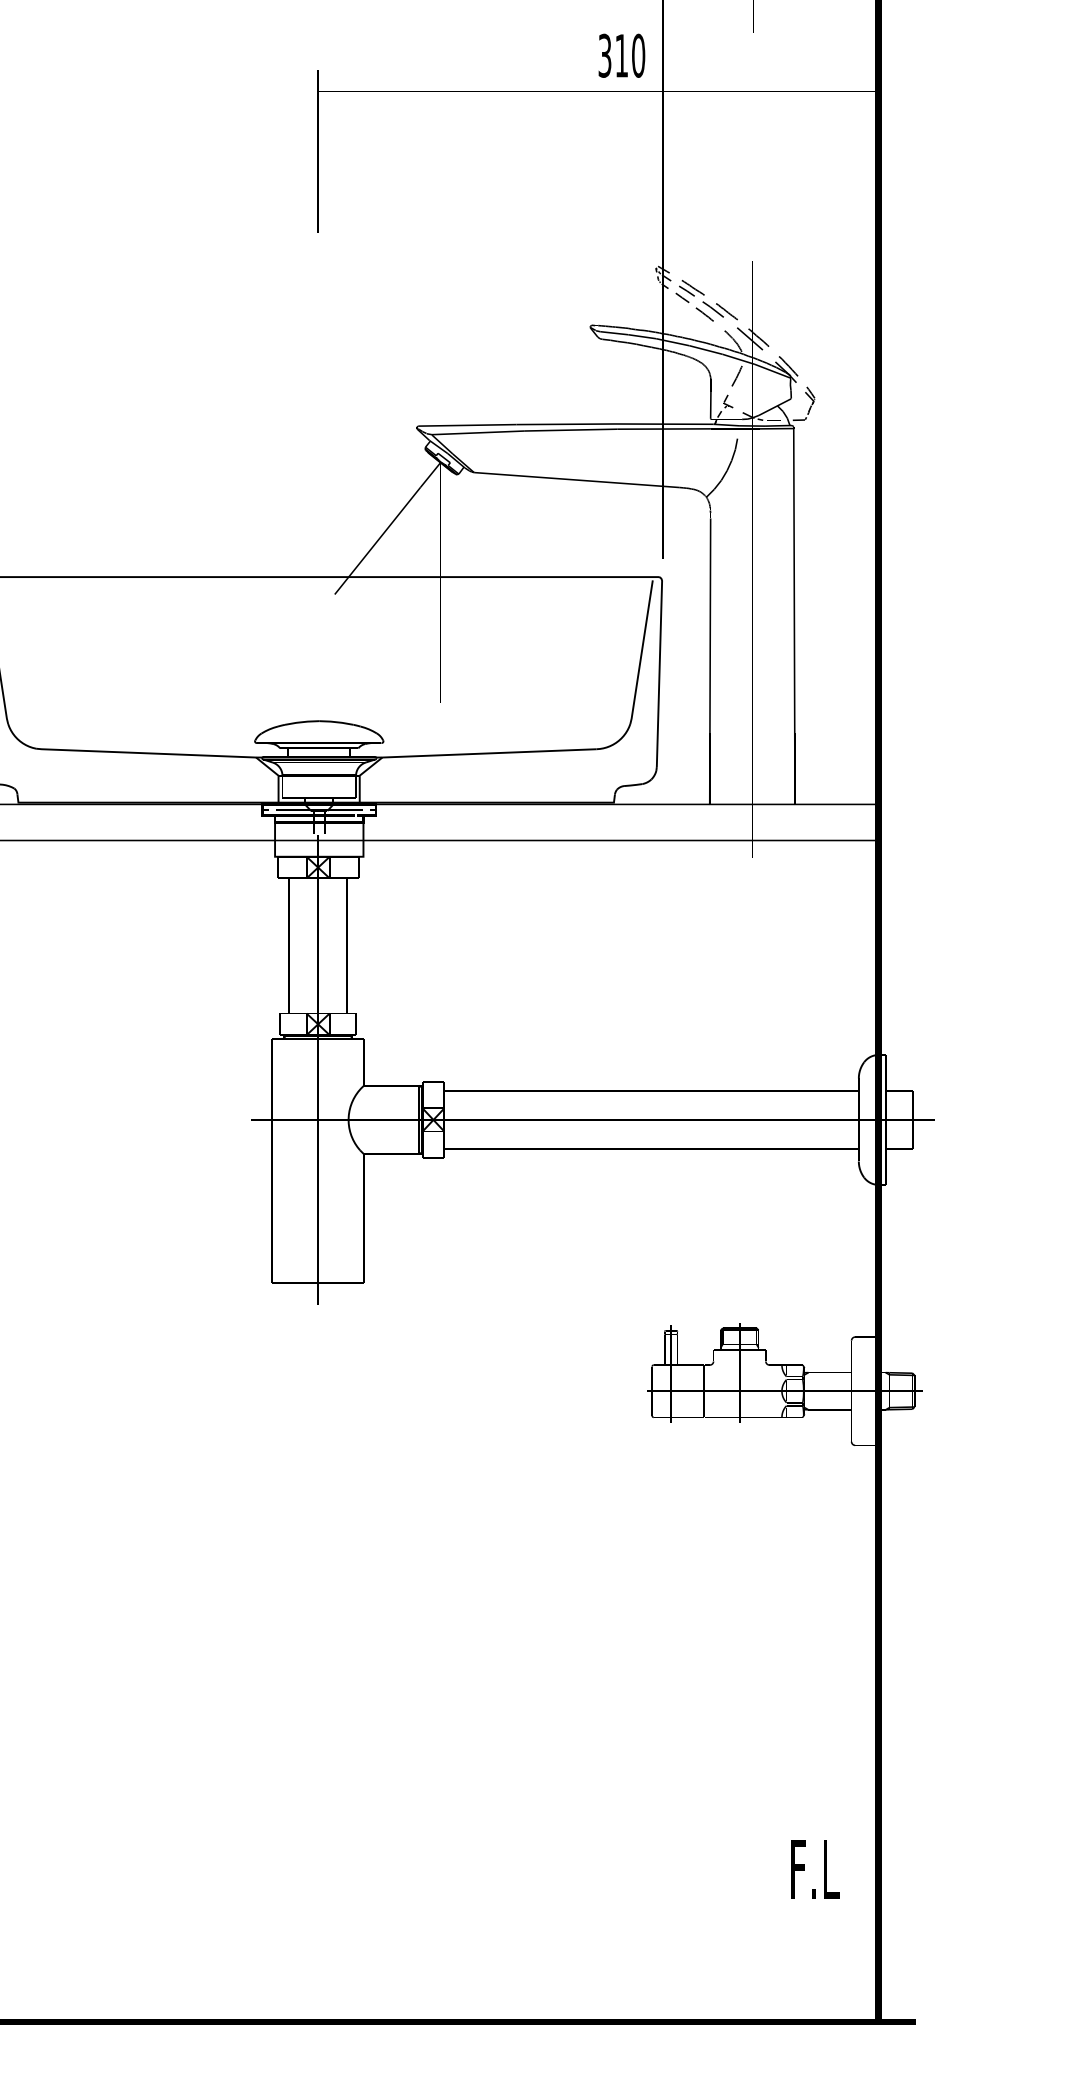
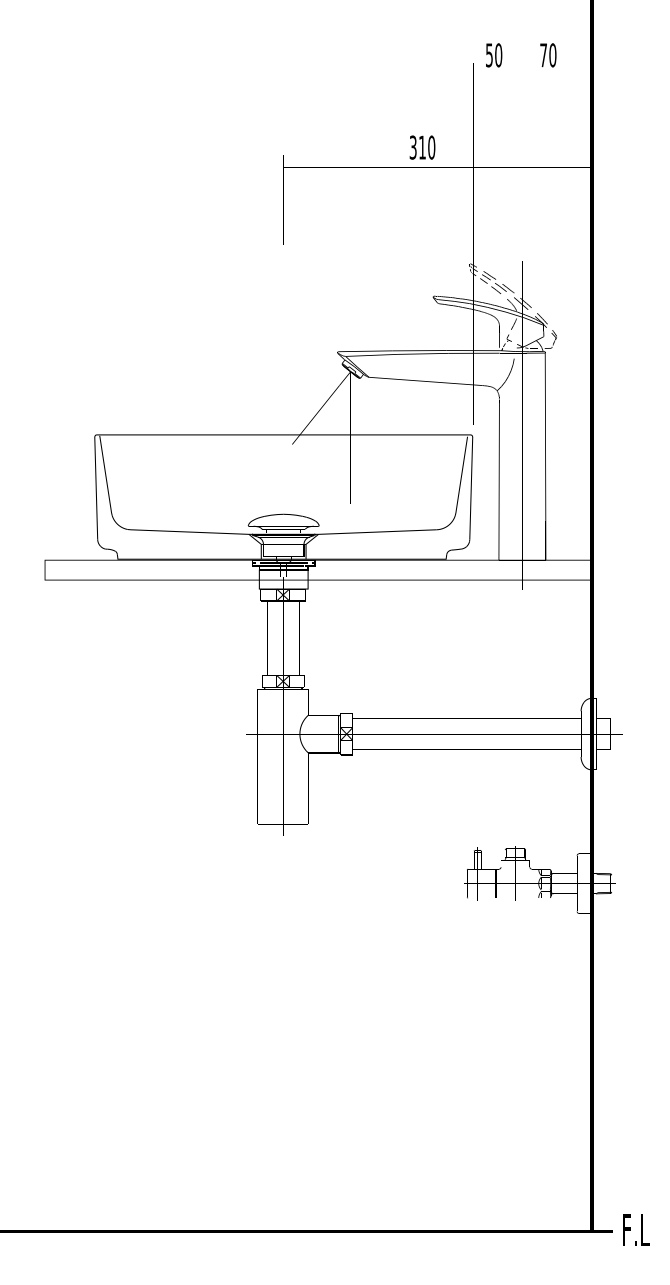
text: (621, 55) -> (422, 147), moved
text: (815, 1868) -> (636, 1229), moved

